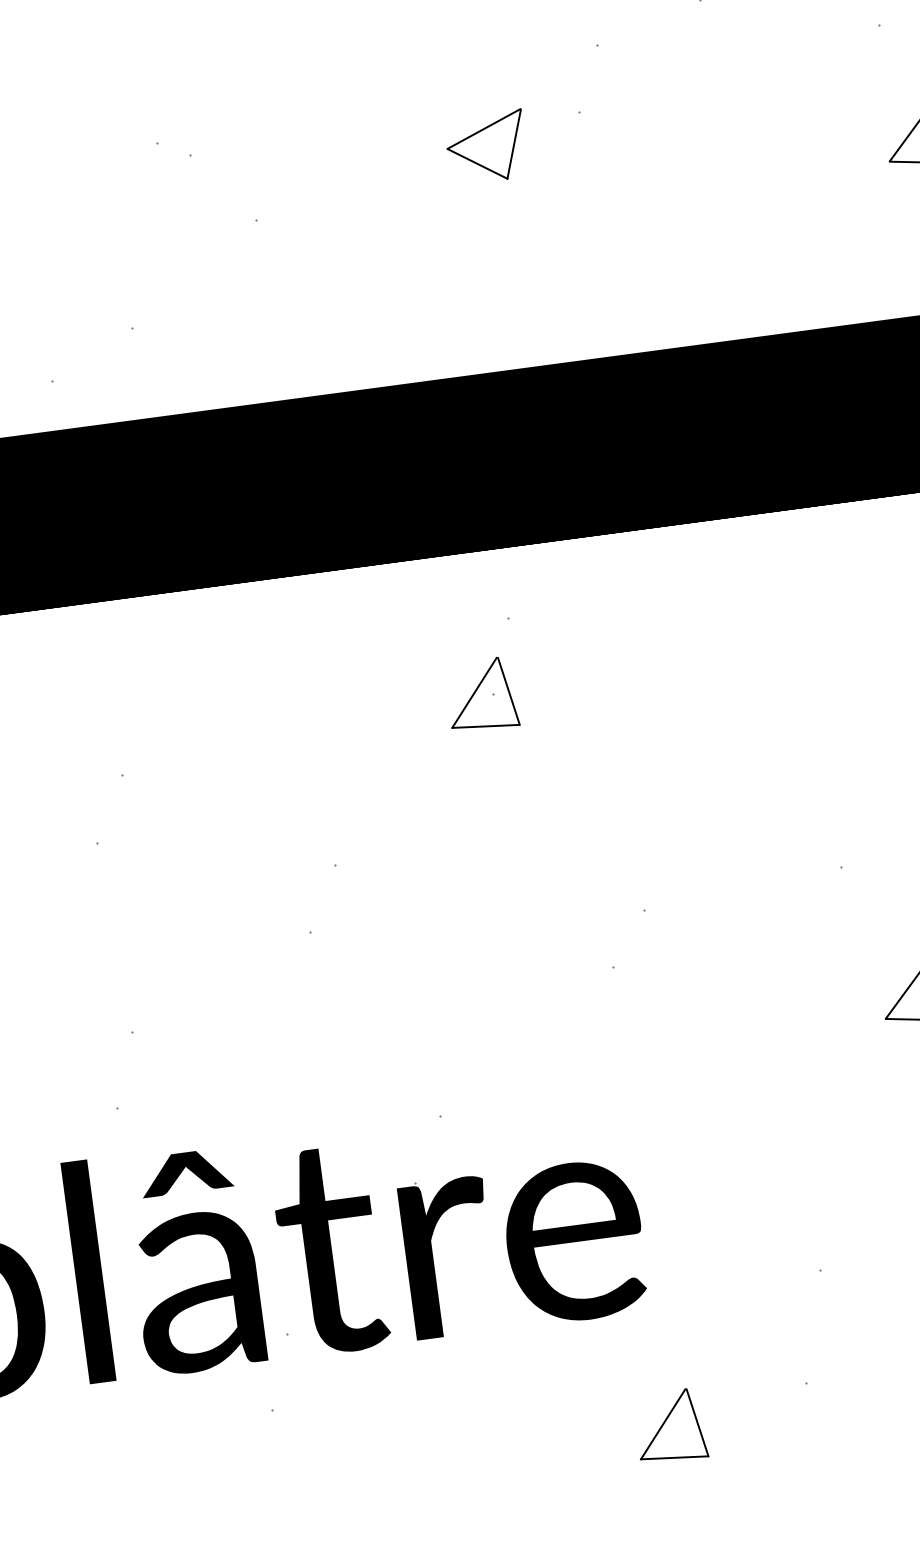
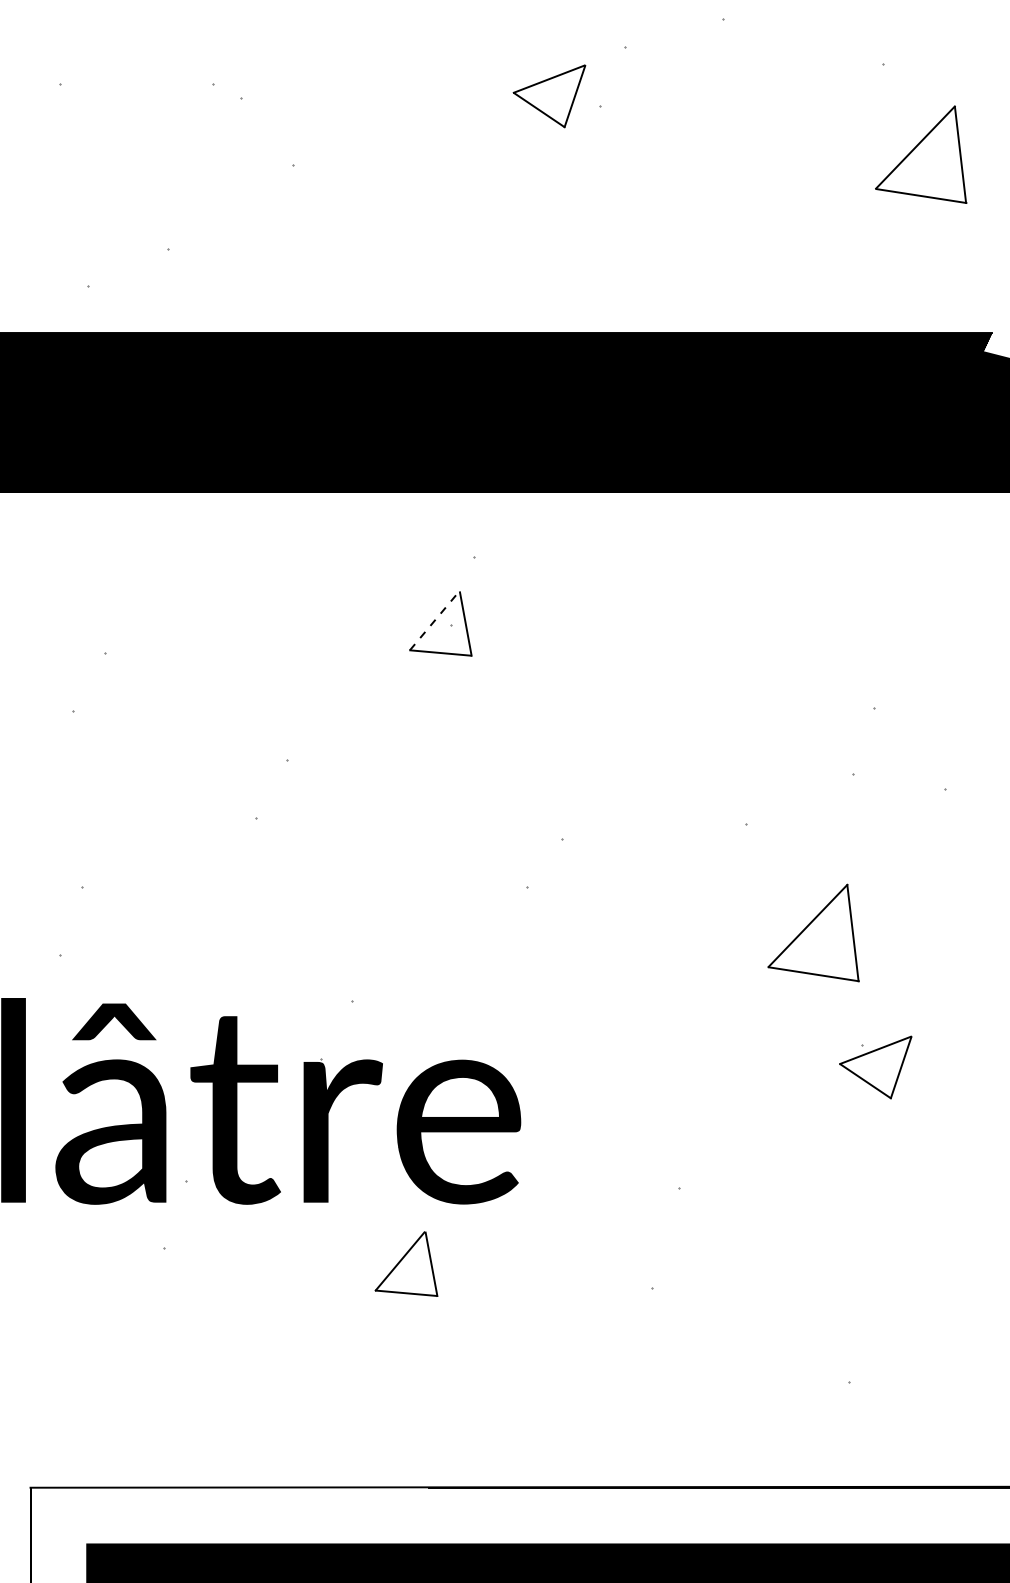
part: (486, 147) -> (549, 96), moved
line: (474, 693) -> (434, 621), solid -> dashed
part: (670, 1425) -> (406, 1263), moved

